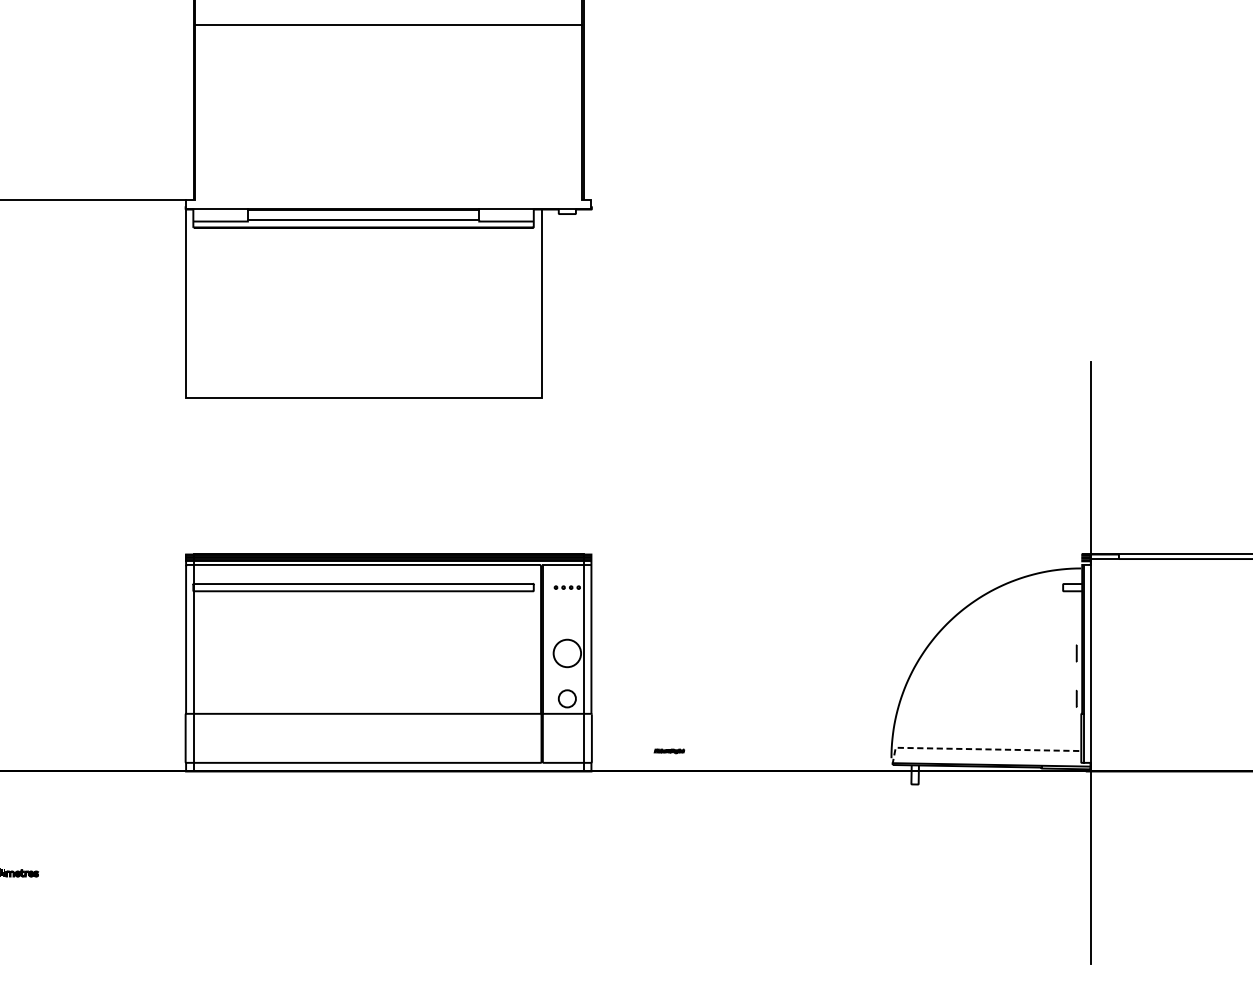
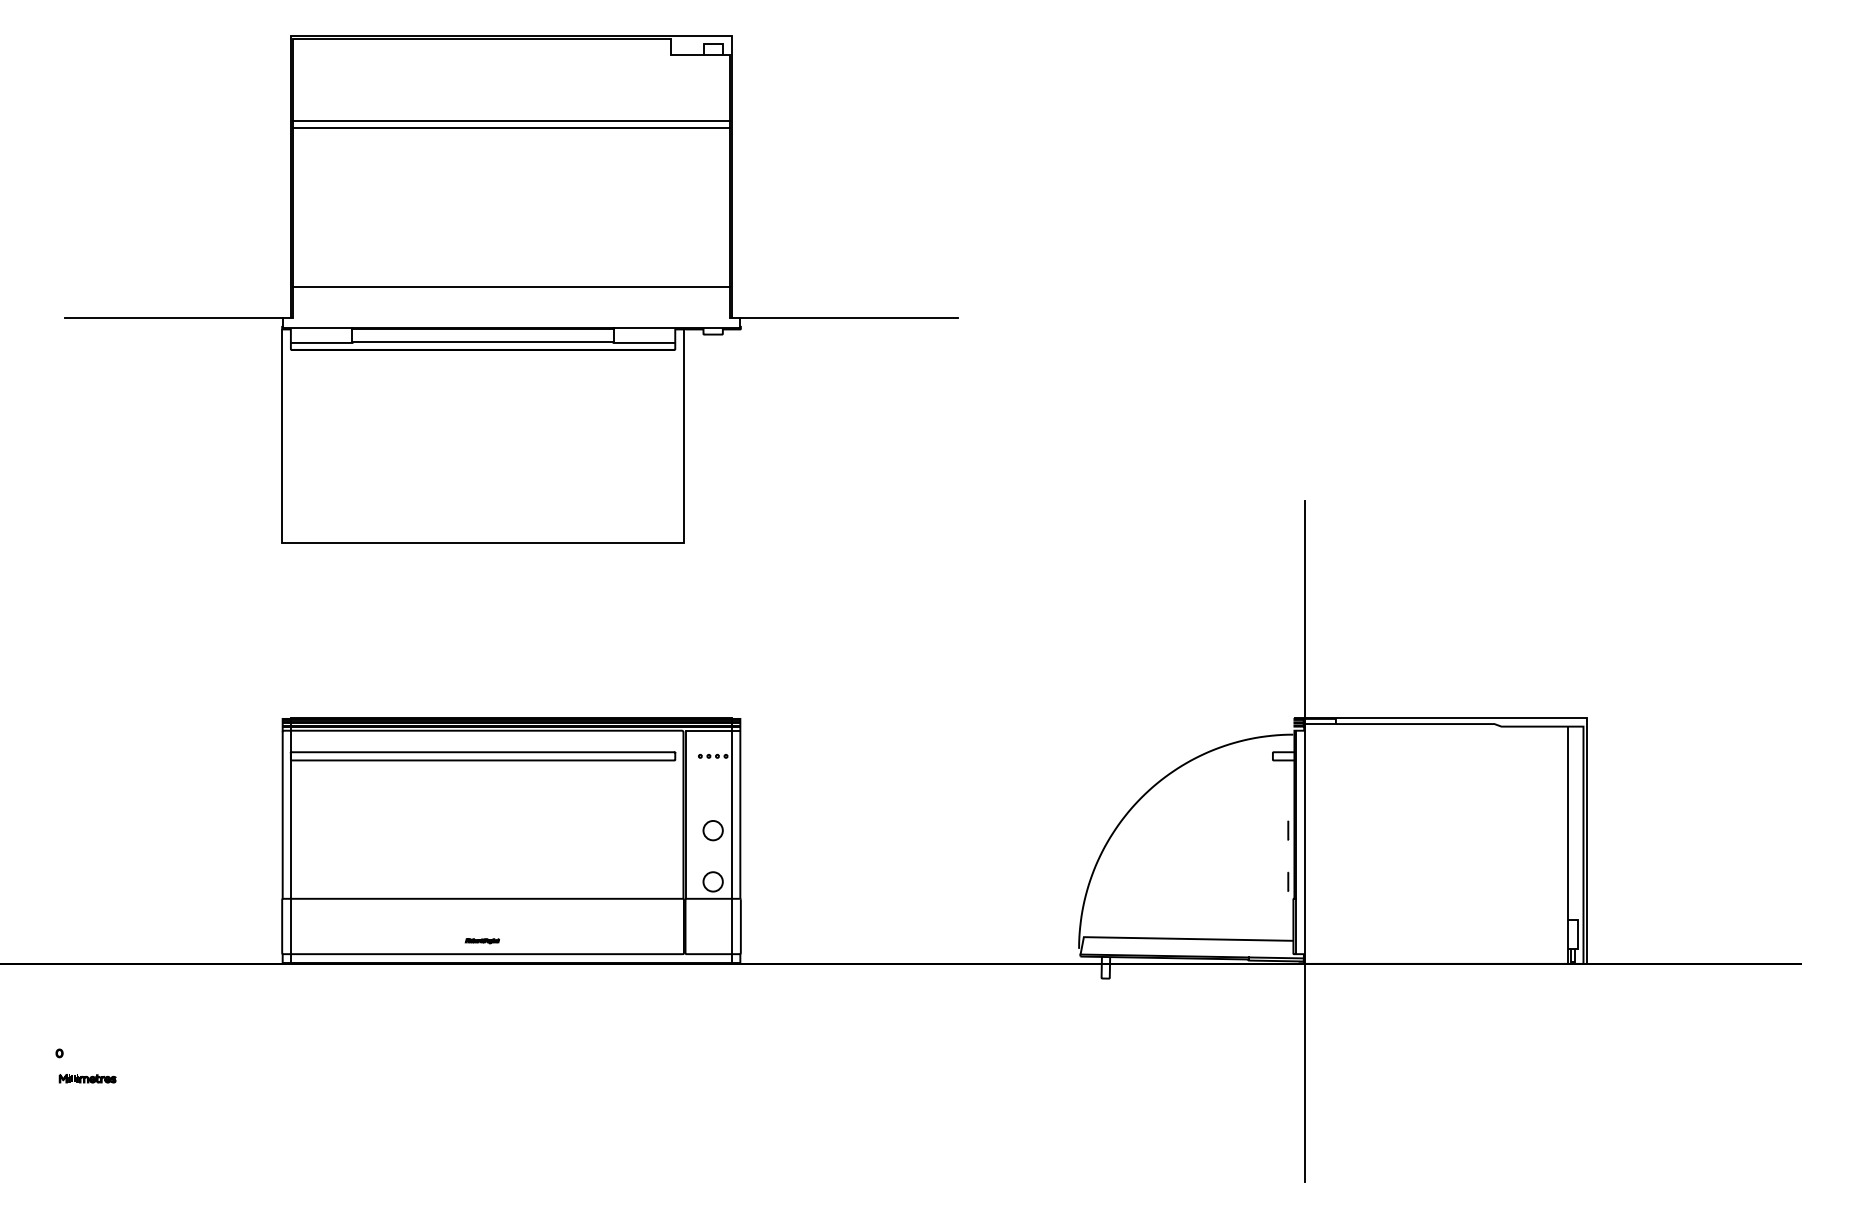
line: (388, 31) -> (511, 128), added
line: (388, 171) -> (511, 286), added
line: (688, 199) -> (849, 318), added
circle: (566, 653) -> (712, 830), size x0.62
line: (978, 748) -> (1177, 938), dashed -> solid
part: (668, 751) -> (481, 941), moved

